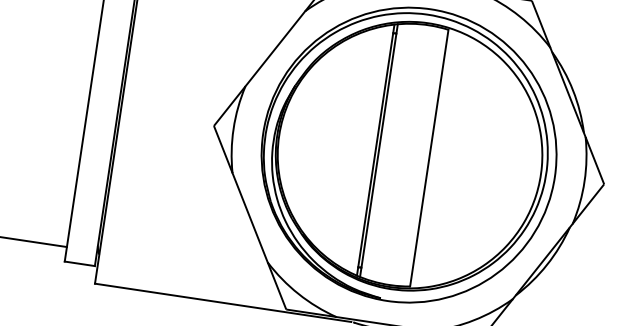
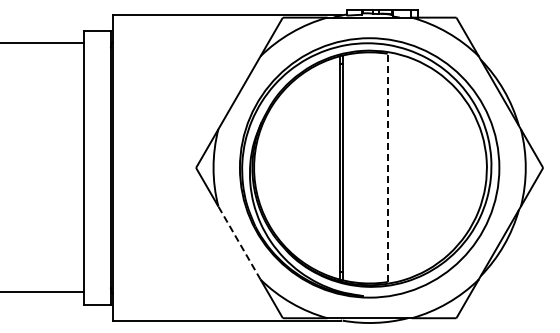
line: (429, 157) -> (387, 167), solid -> dashed
line: (250, 217) -> (239, 242), solid -> dashed

